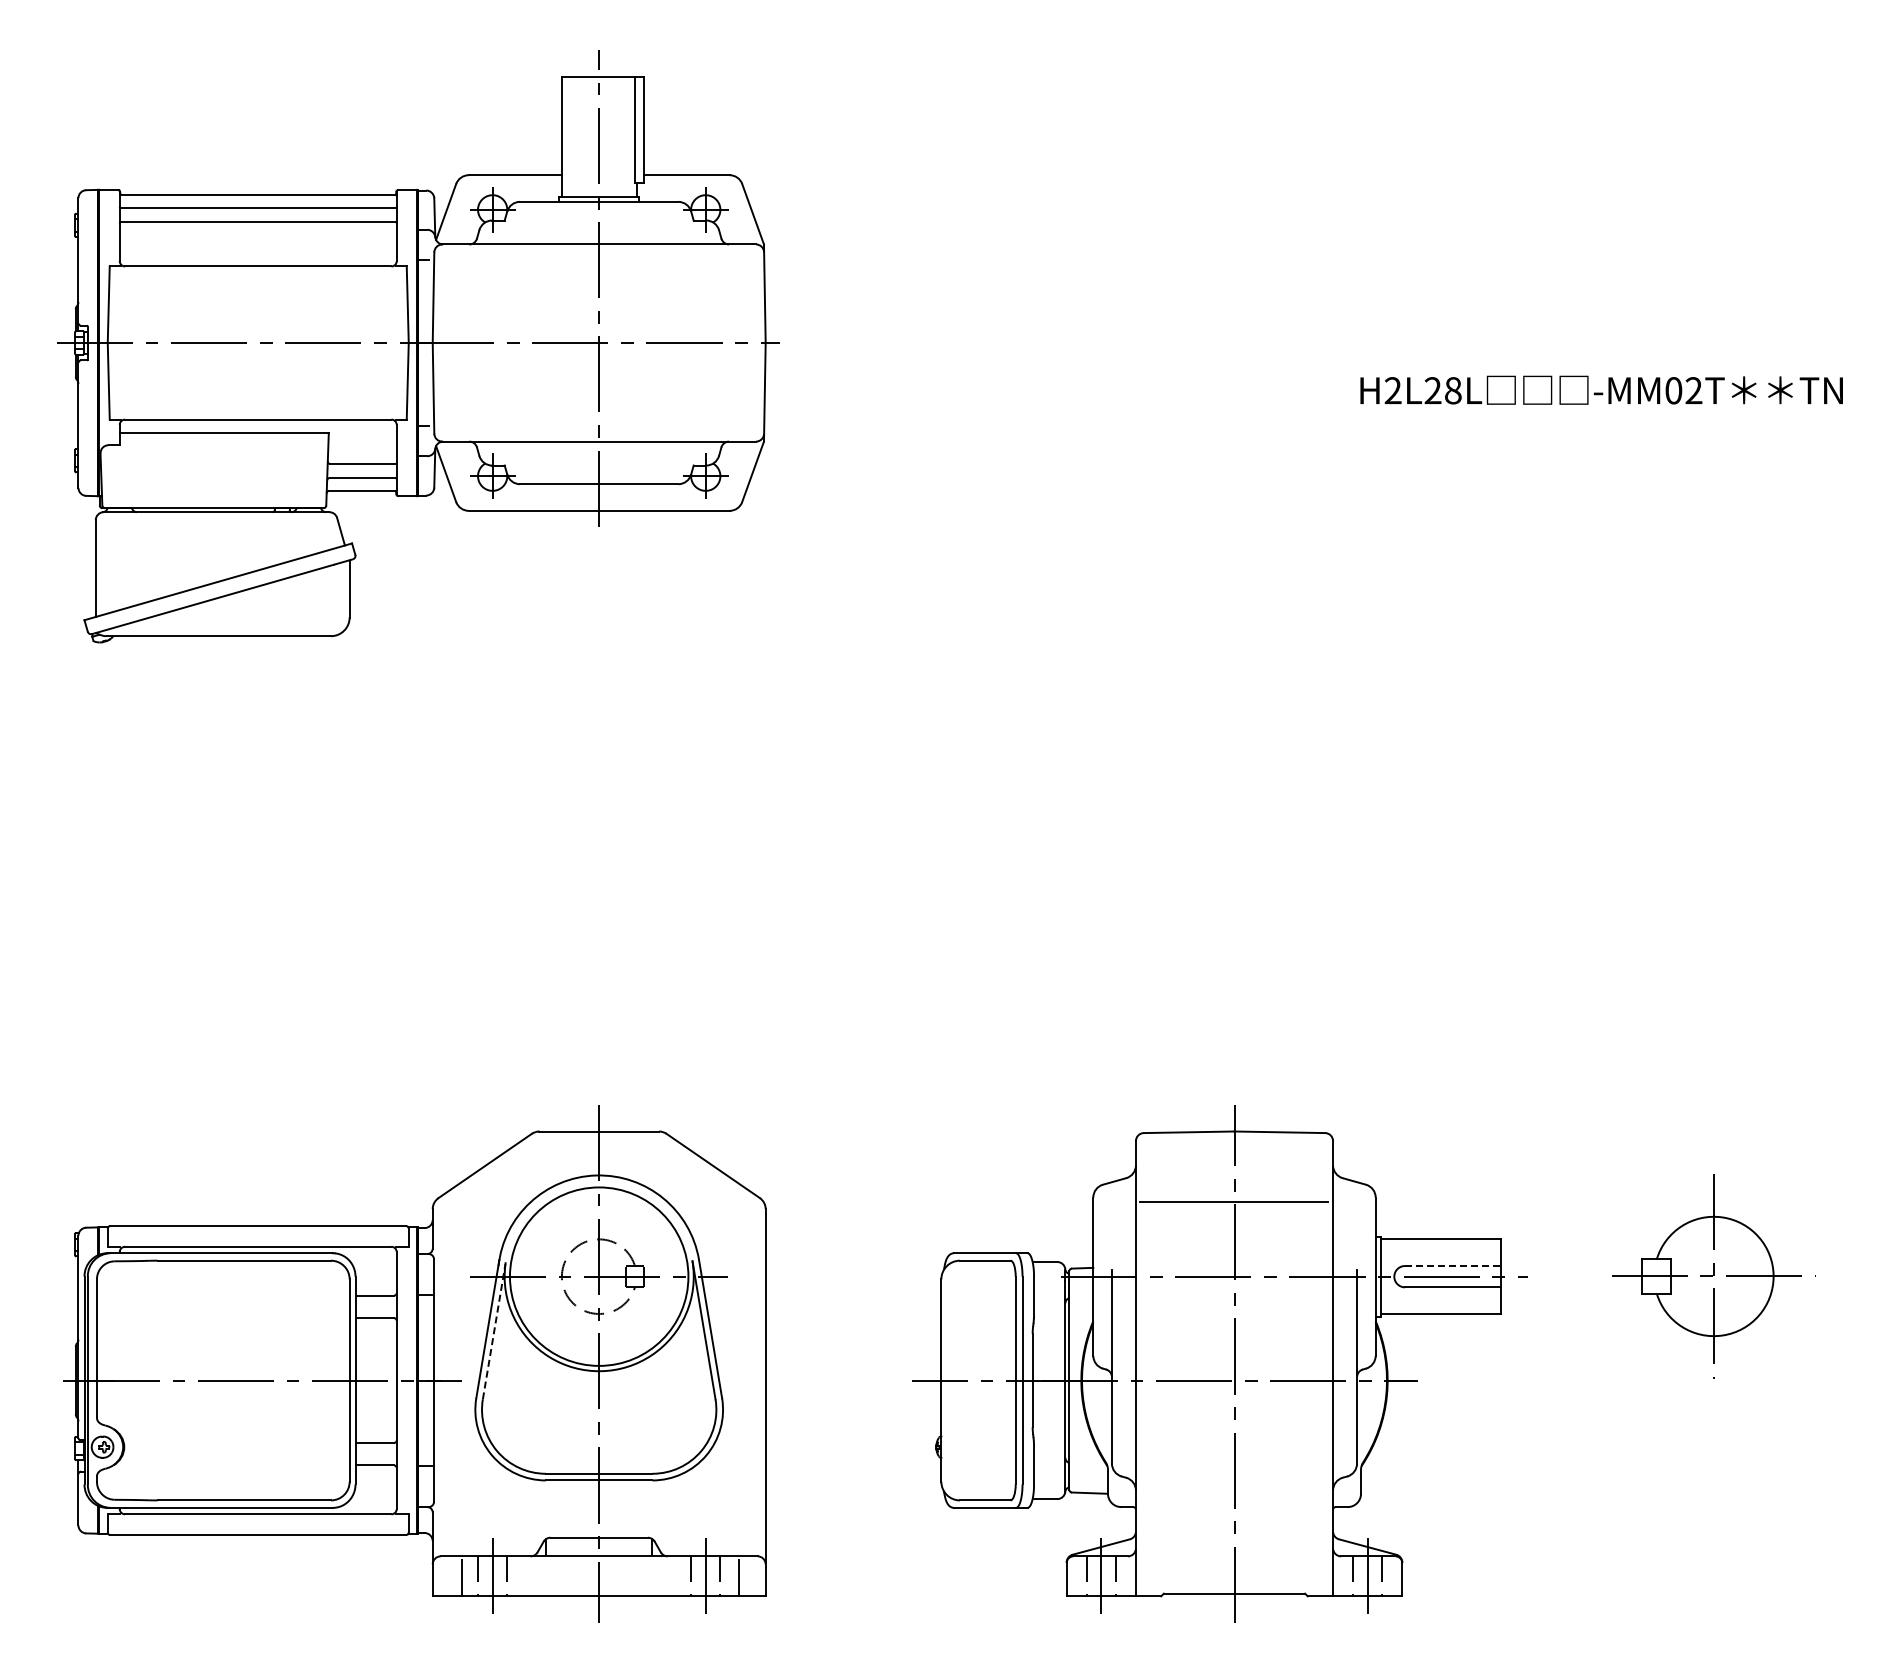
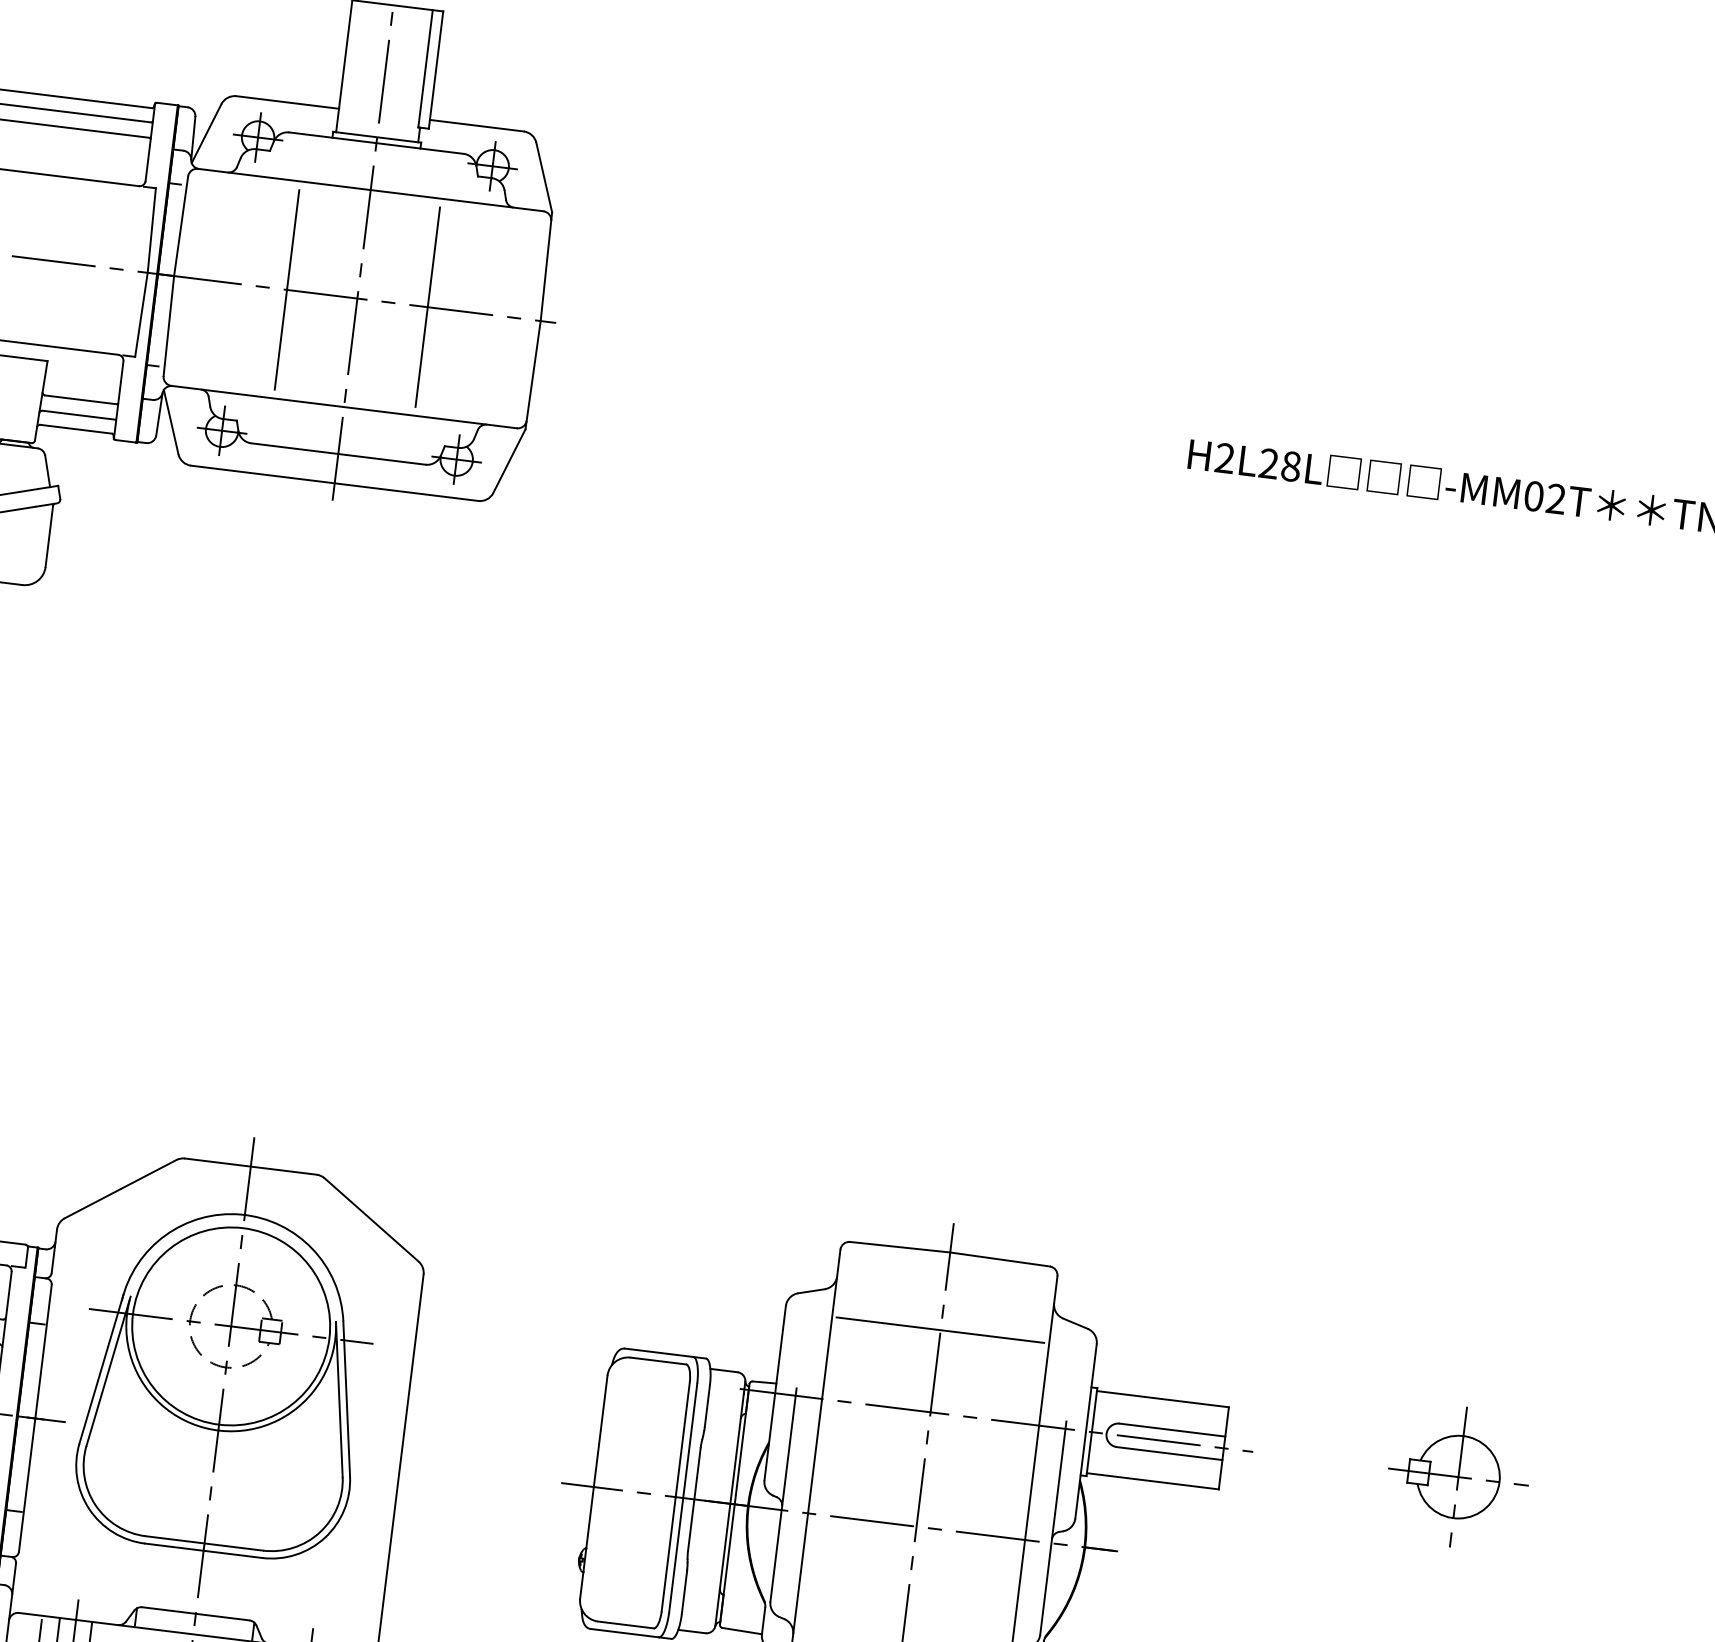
line: (535, 342) -> (287, 289), added
line: (663, 342) -> (428, 306), added
line: (1452, 1266) -> (1171, 1430), dashed -> solid
part: (1713, 1276) -> (1457, 1476), size x0.62
line: (494, 1329) -> (108, 1370), dashed -> solid

